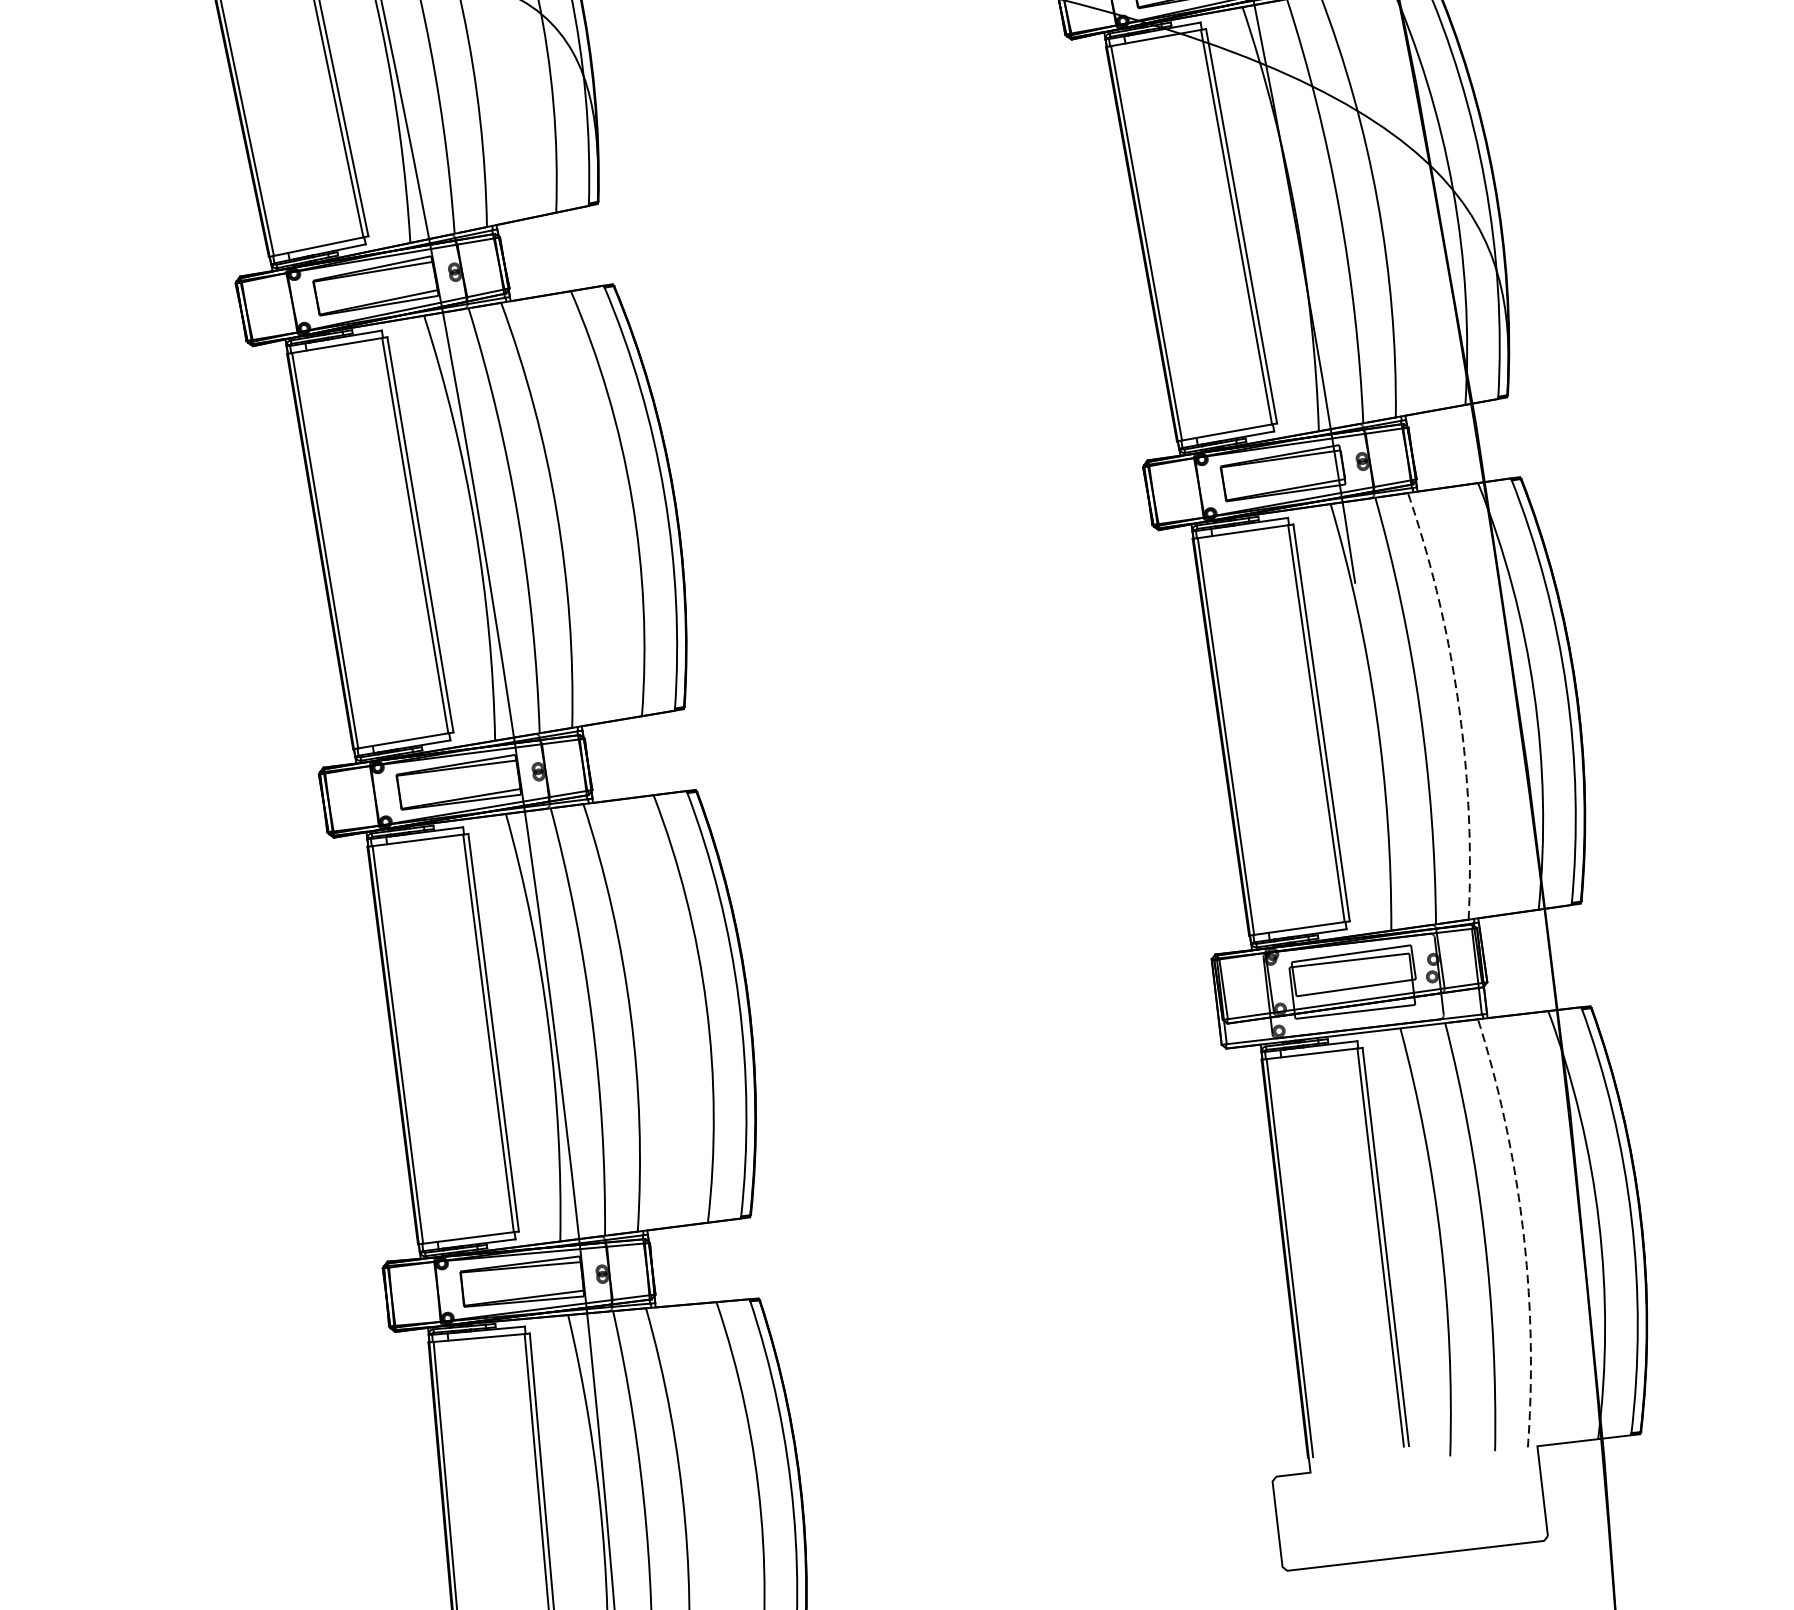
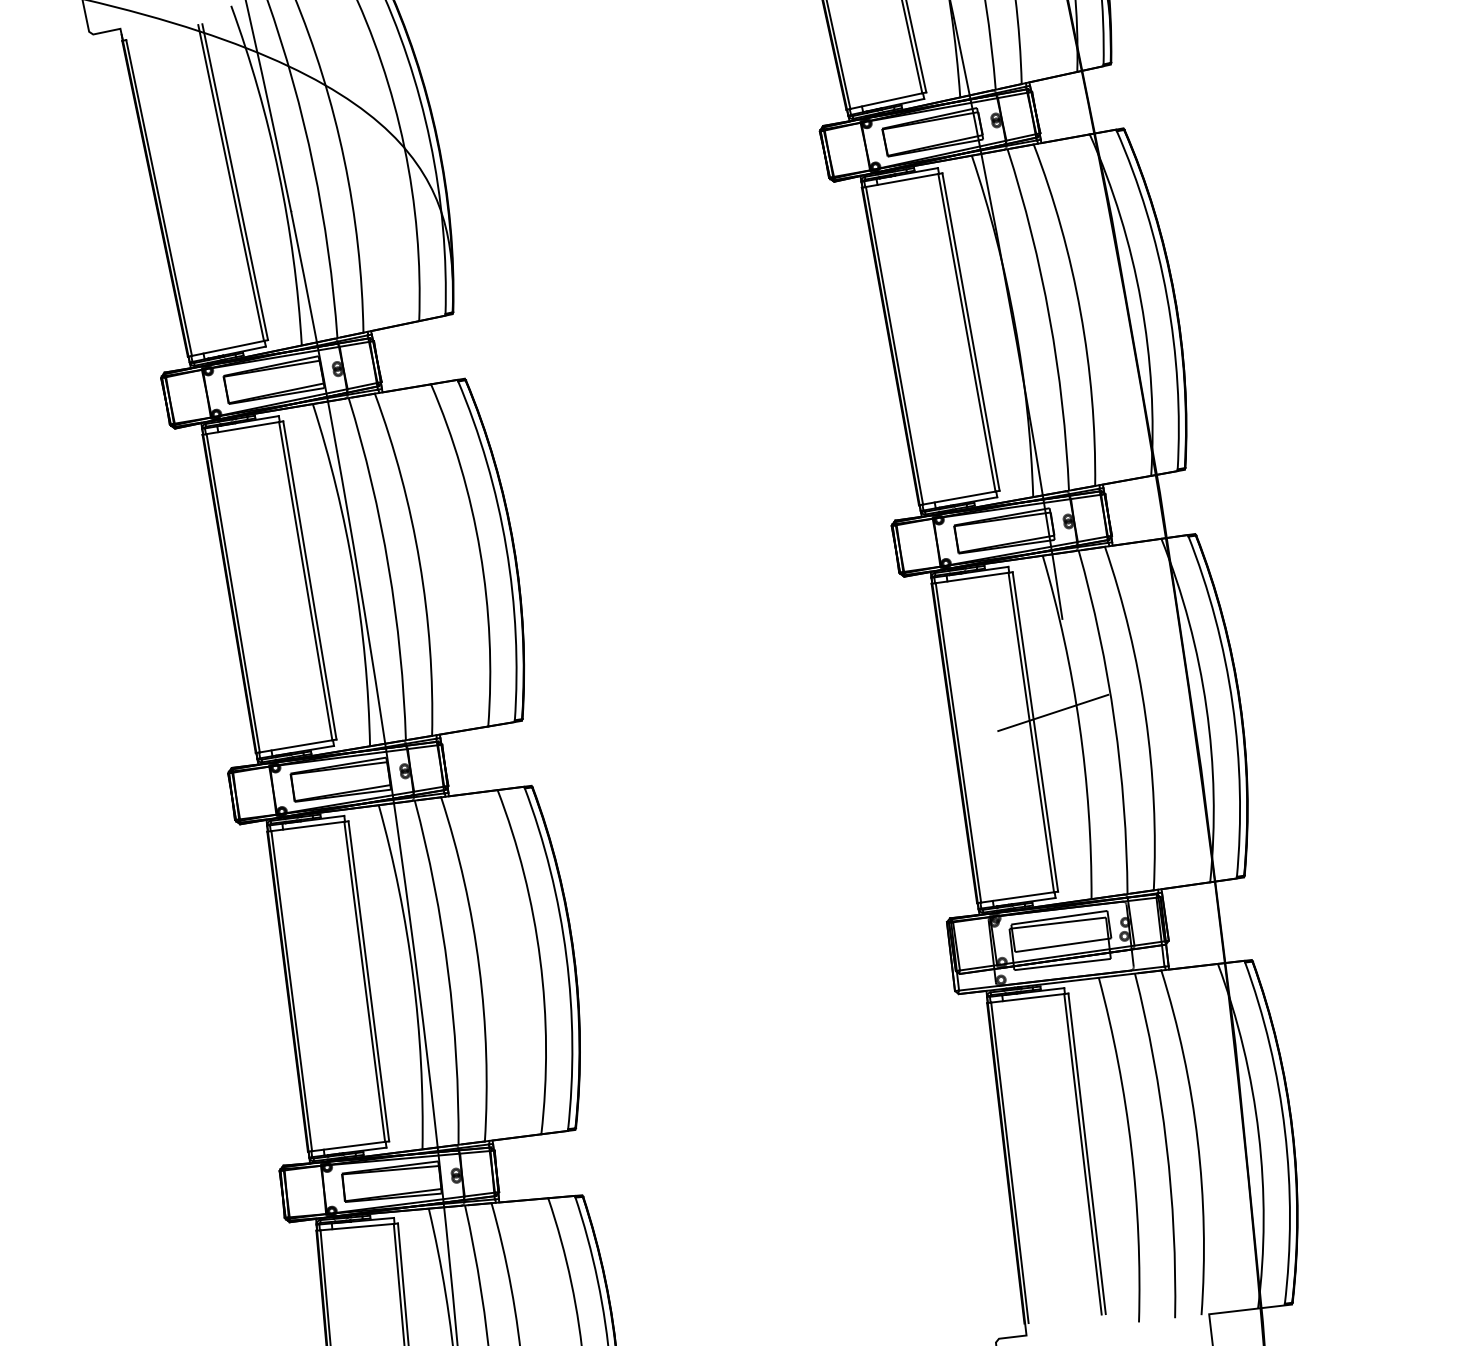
line: (1344, 698) -> (1053, 712), added
arc: (1458, 703) -> (1145, 716), dashed -> solid
arc: (1522, 1230) -> (1197, 1140), dashed -> solid

